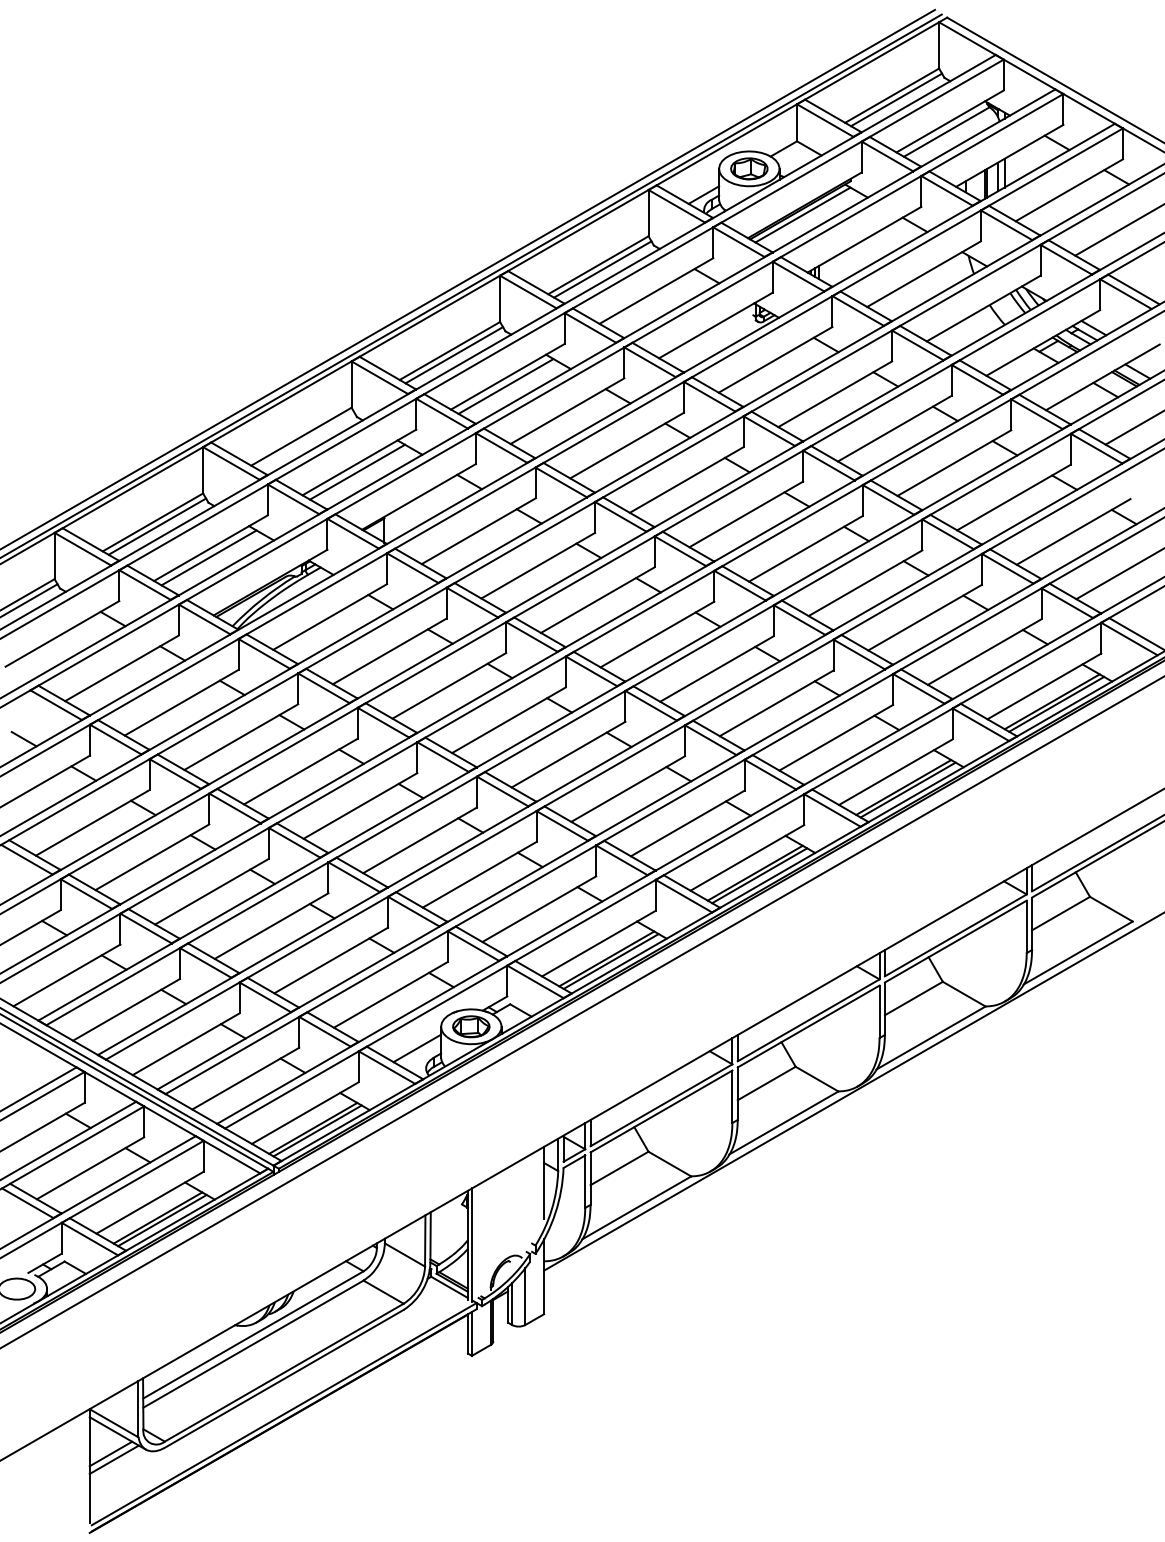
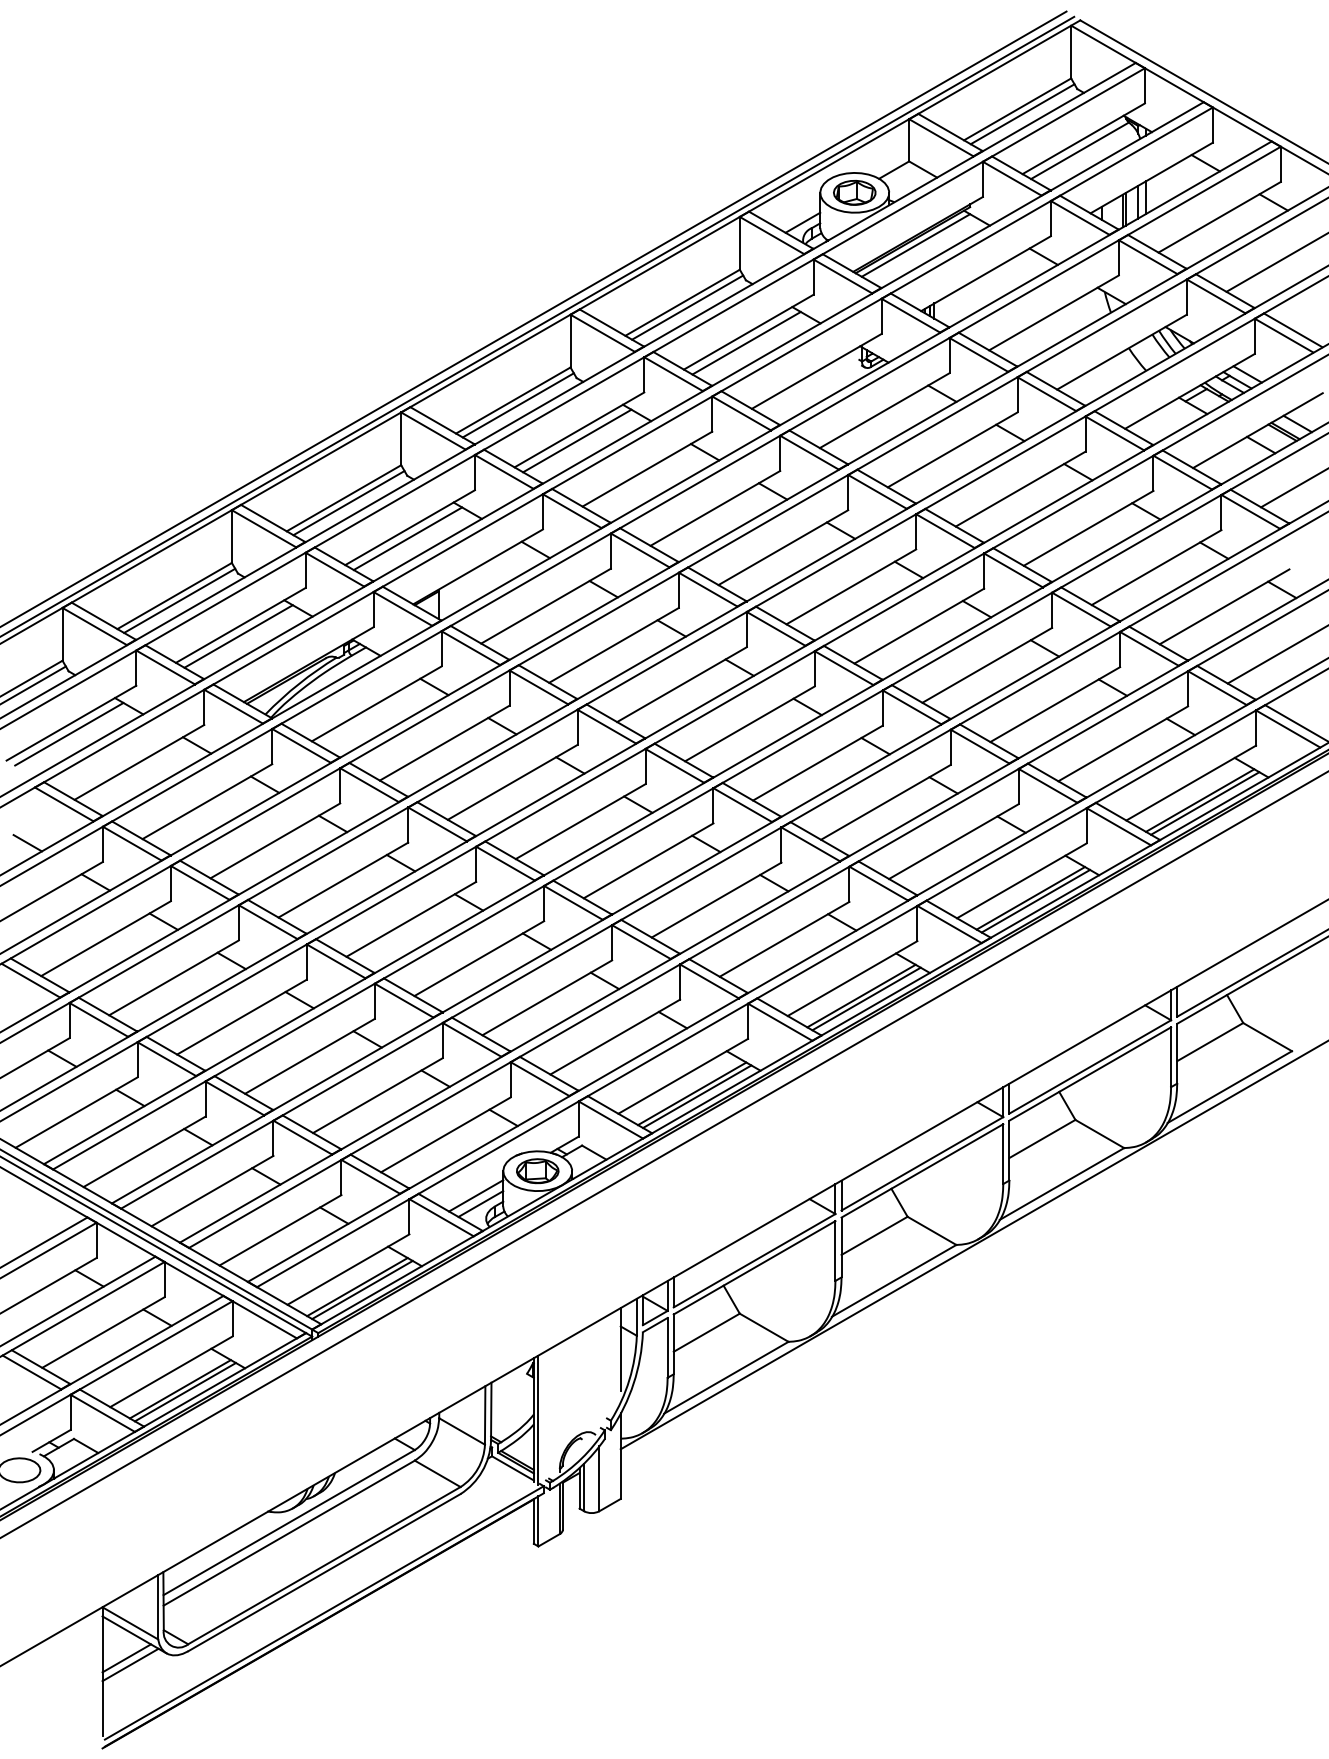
line: (654, 300) -> (746, 342), added
line: (305, 441) -> (348, 503), added
line: (60, 642) -> (69, 733), added
line: (421, 1055) -> (480, 1203), added

